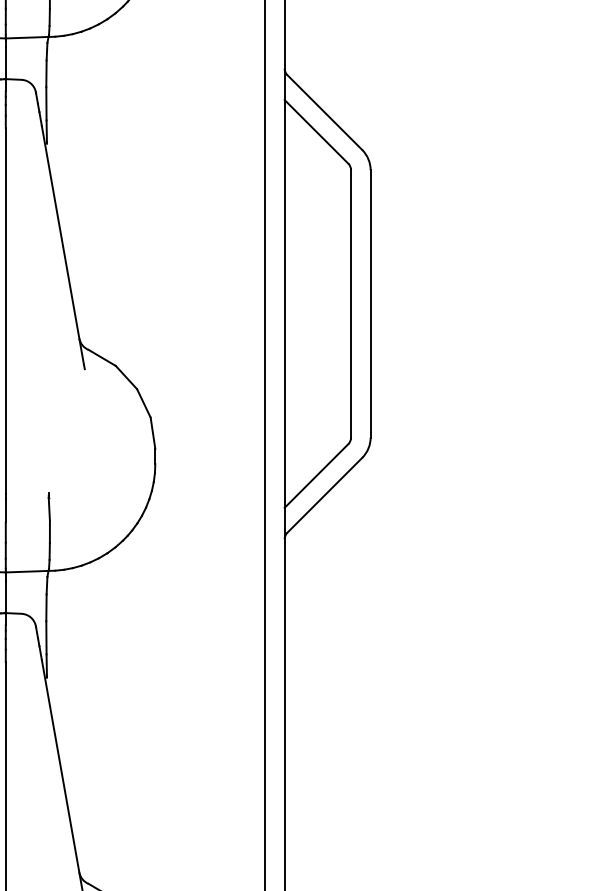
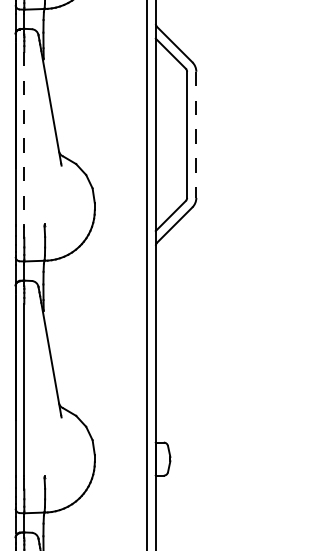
line: (370, 305) -> (196, 135), solid -> dashed
line: (6, 311) -> (24, 138), solid -> dashed

